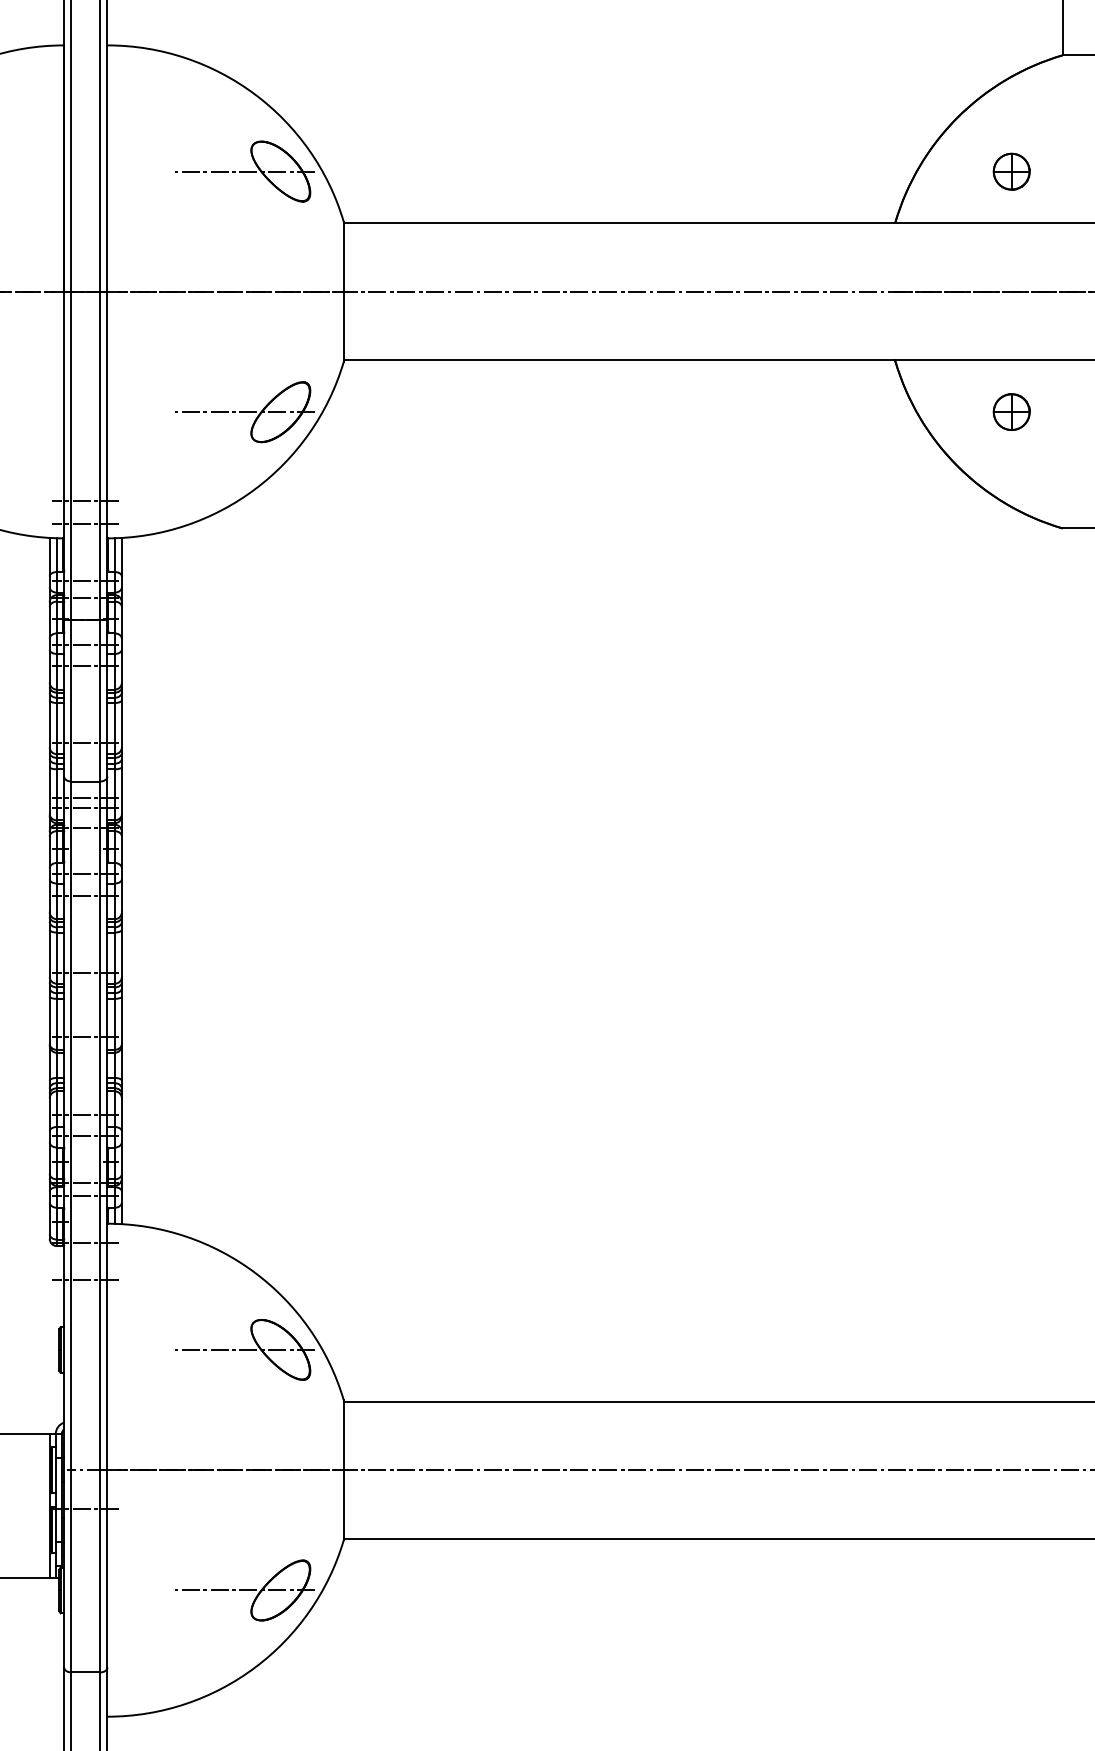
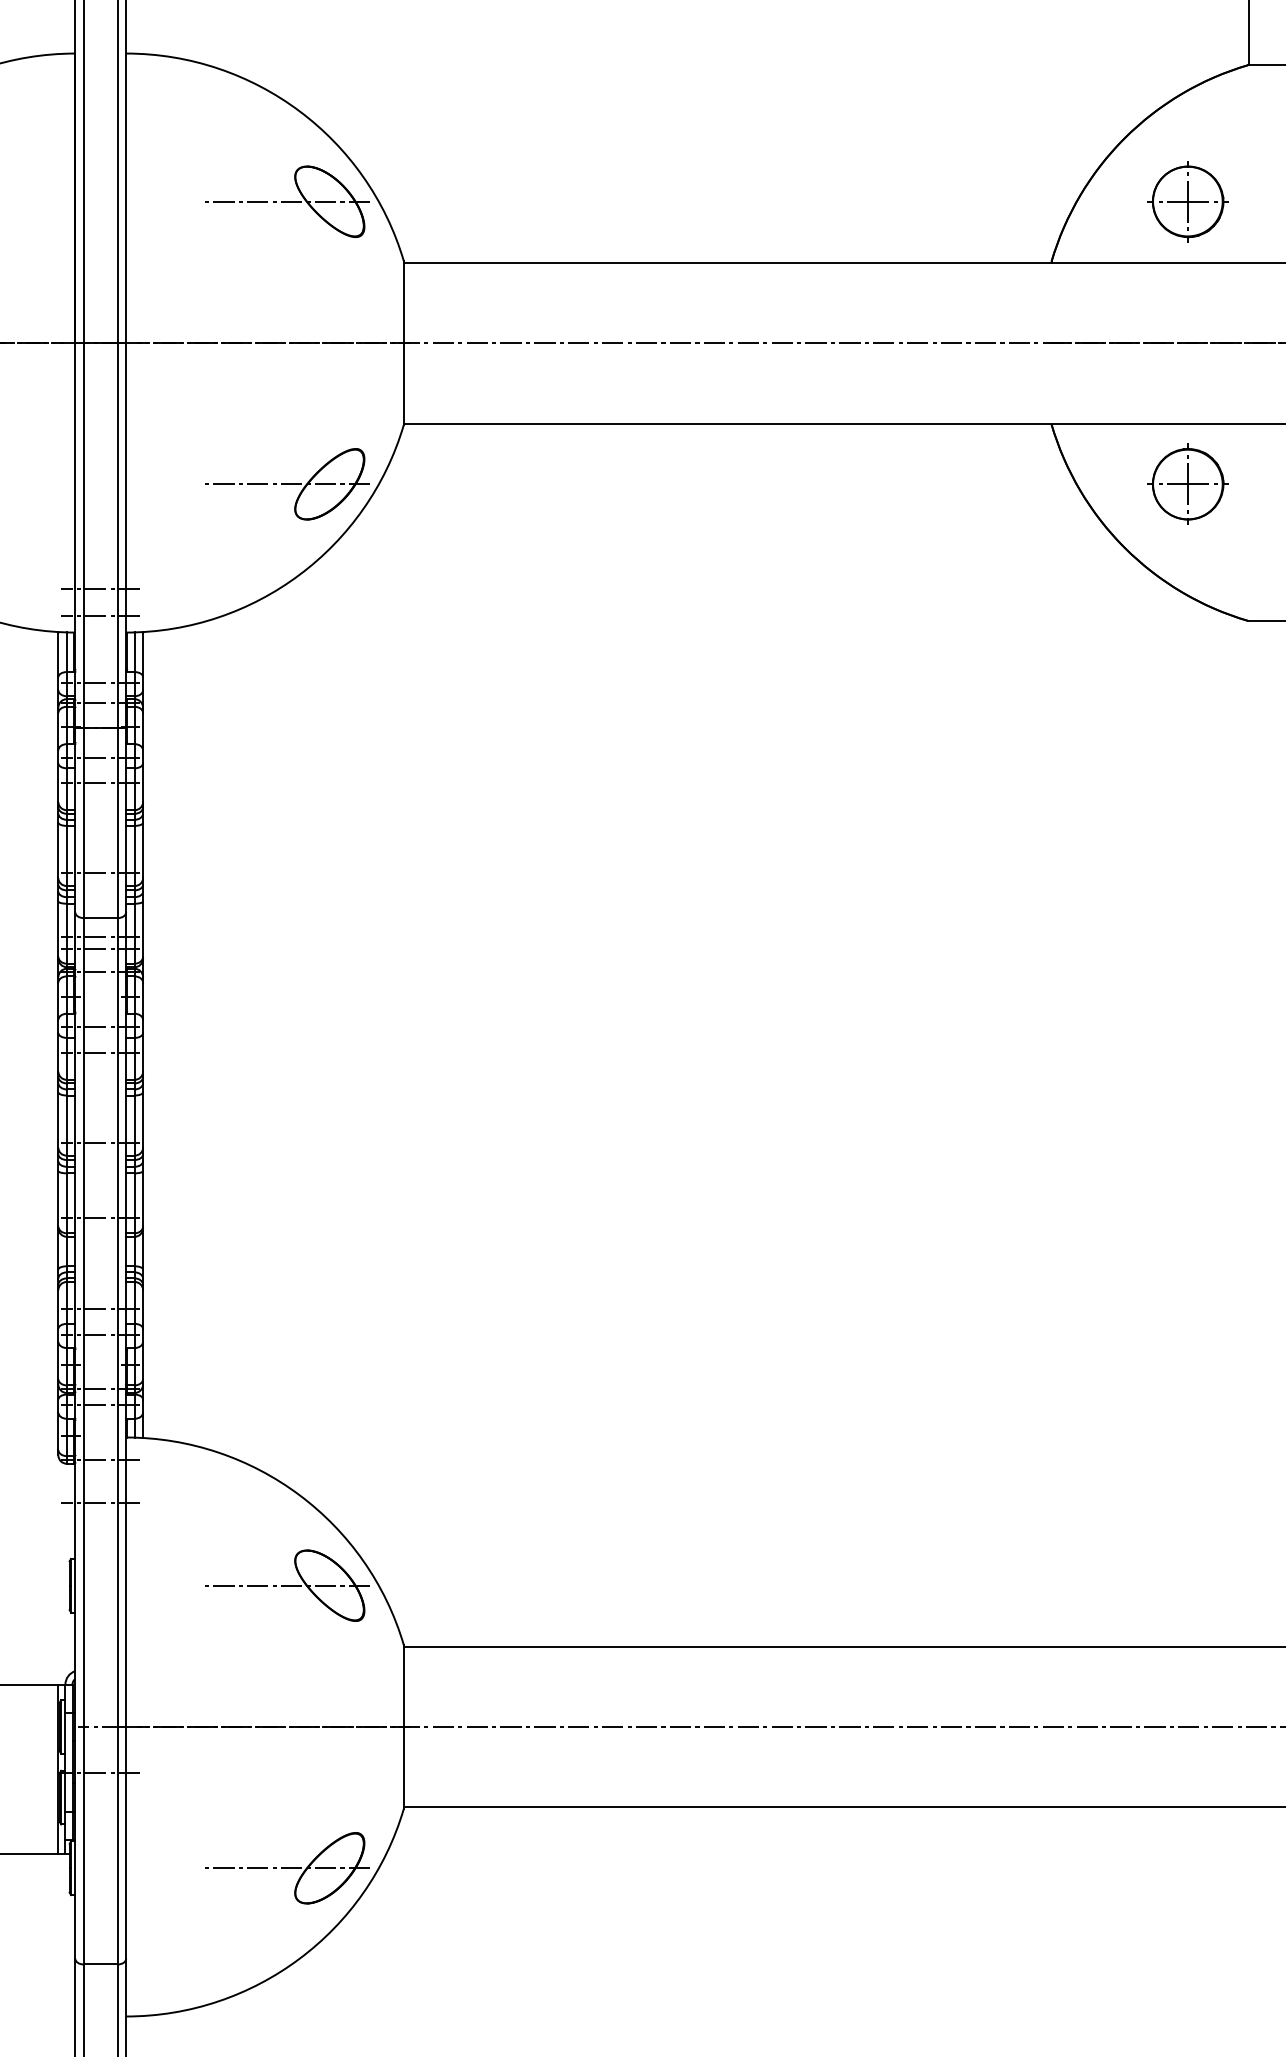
part: (1011, 171) -> (1187, 201), size x1.67
part: (1011, 411) -> (1187, 483), size x1.67

